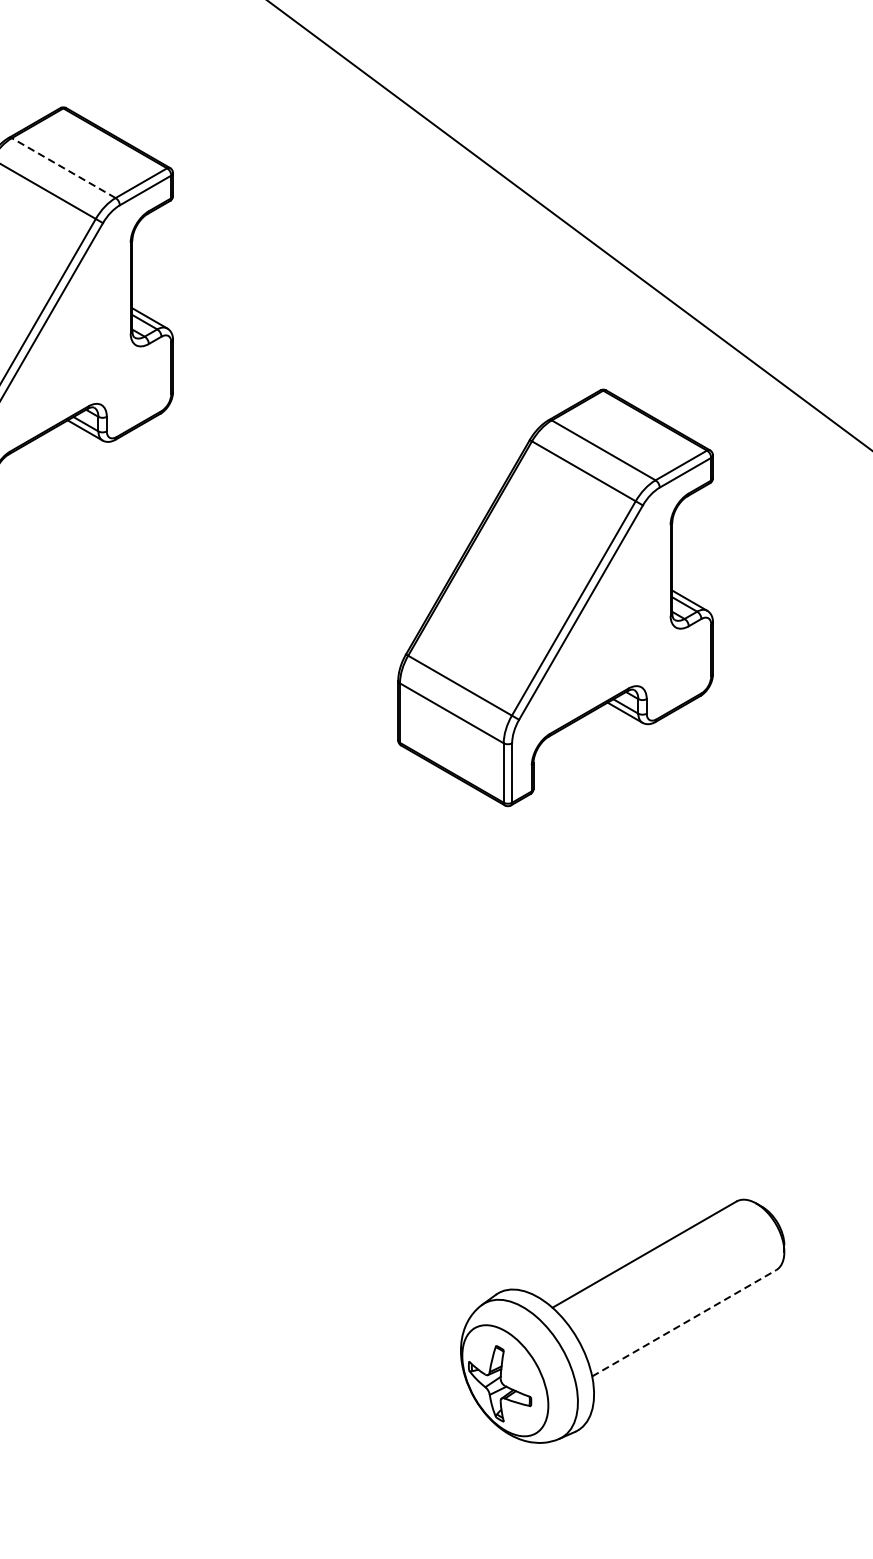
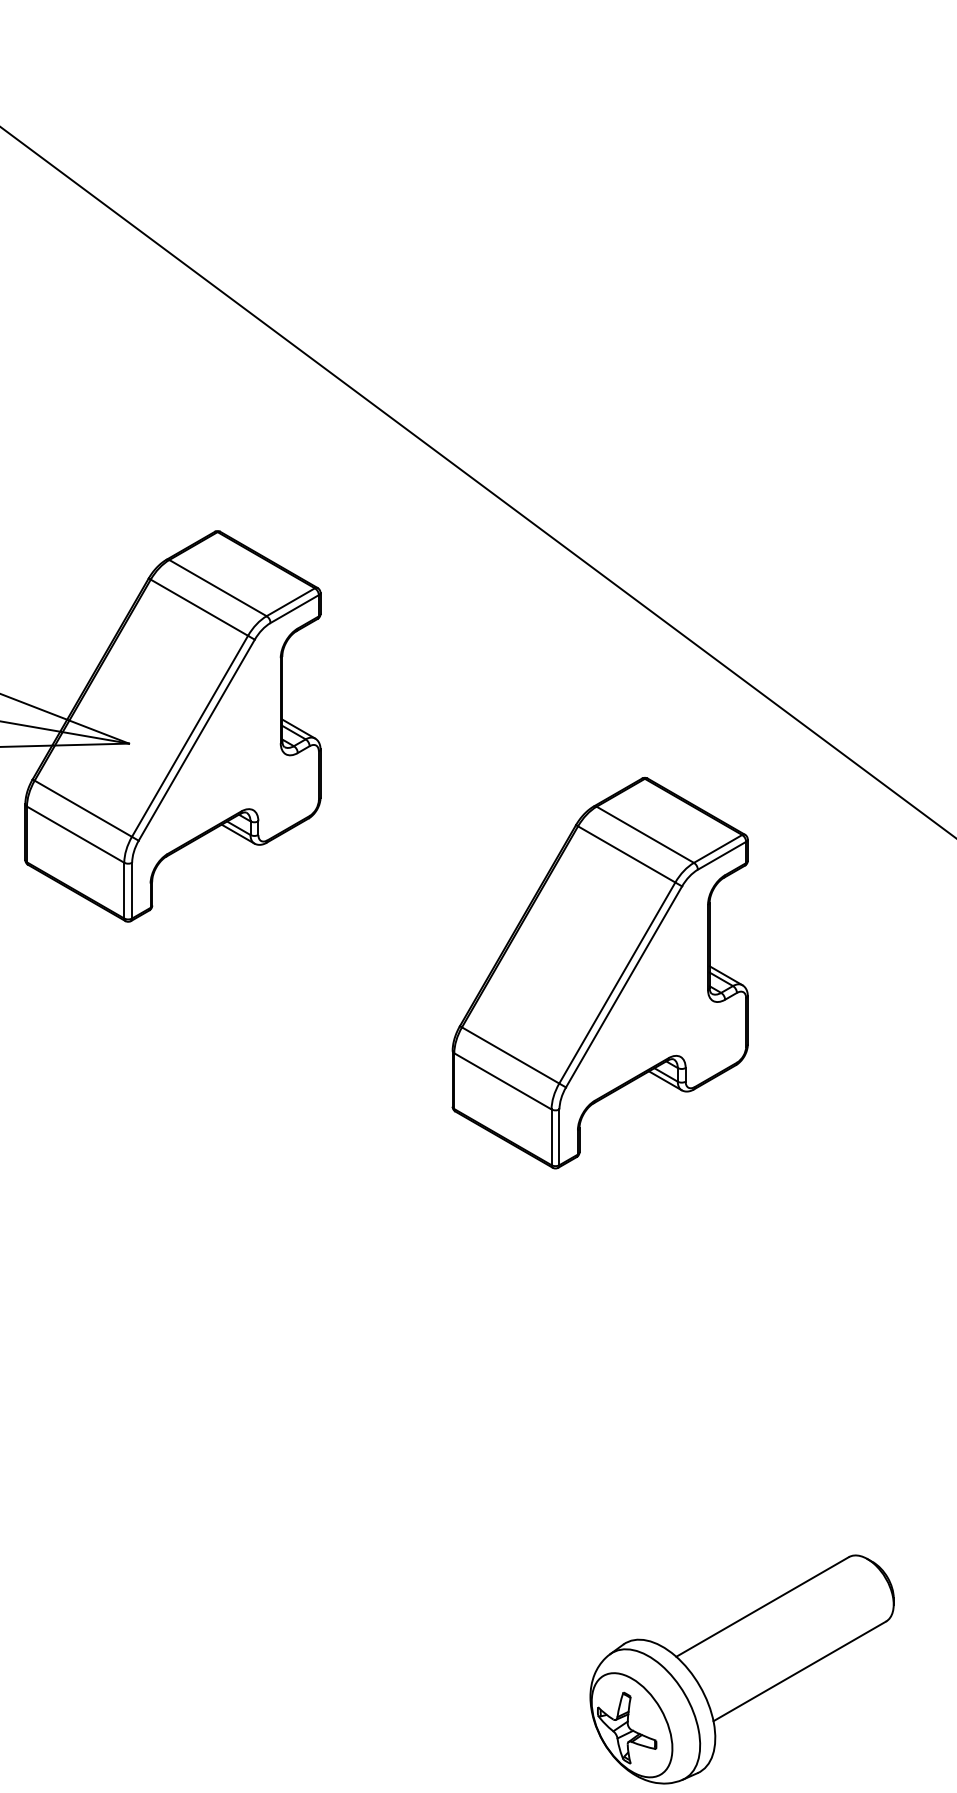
line: (63, 167) -> (217, 587), dashed -> solid
part: (554, 598) -> (599, 973), moved
line: (683, 1323) -> (799, 1671), dashed -> solid

